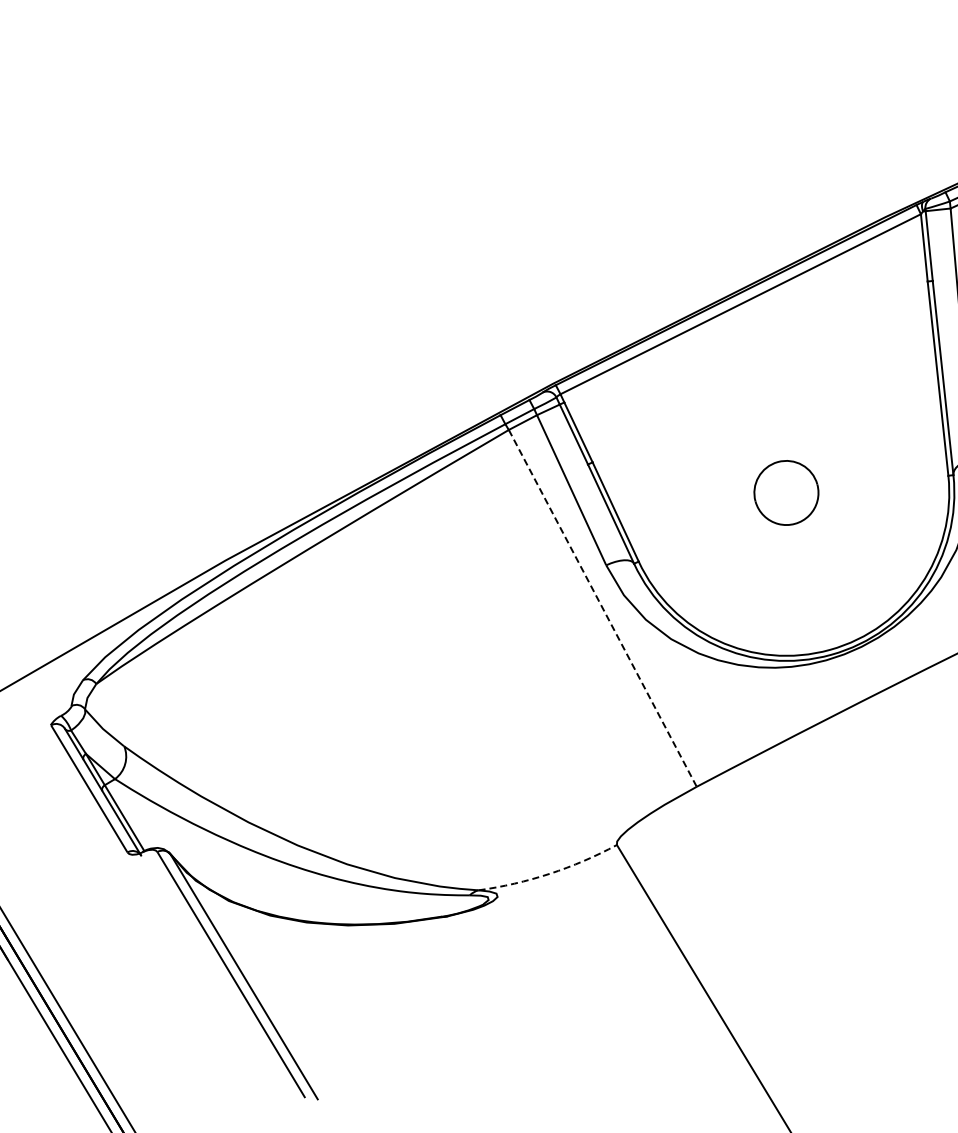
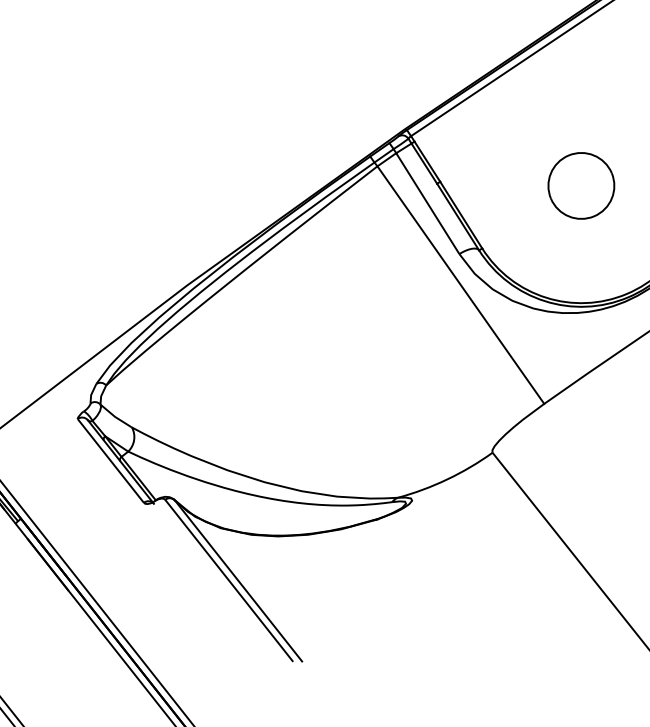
part: (786, 492) -> (581, 185), size x1.43
line: (602, 608) -> (460, 285), dashed -> solid
arc: (549, 873) -> (447, 479), dashed -> solid

